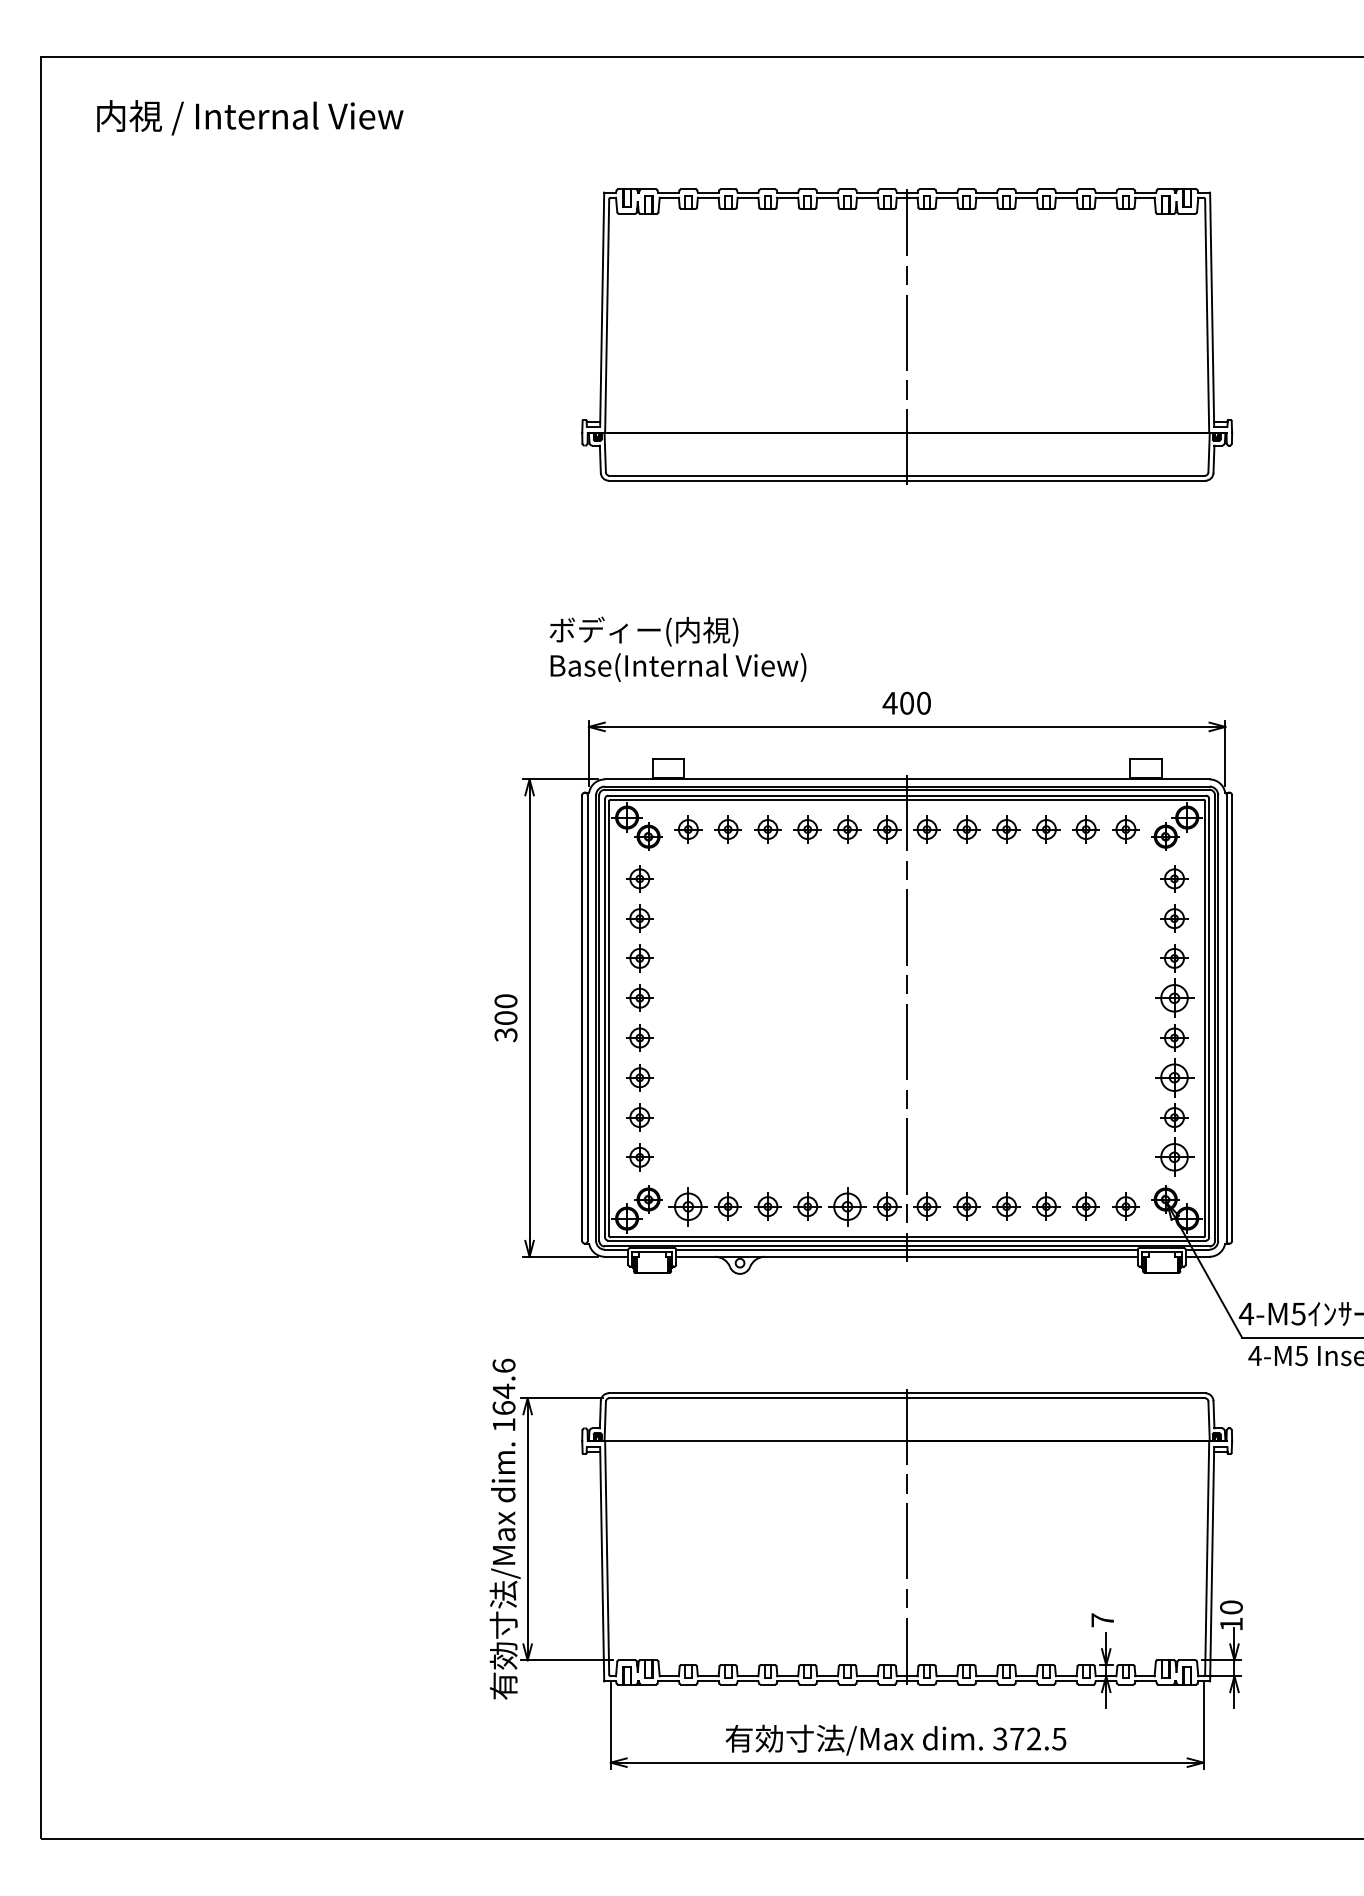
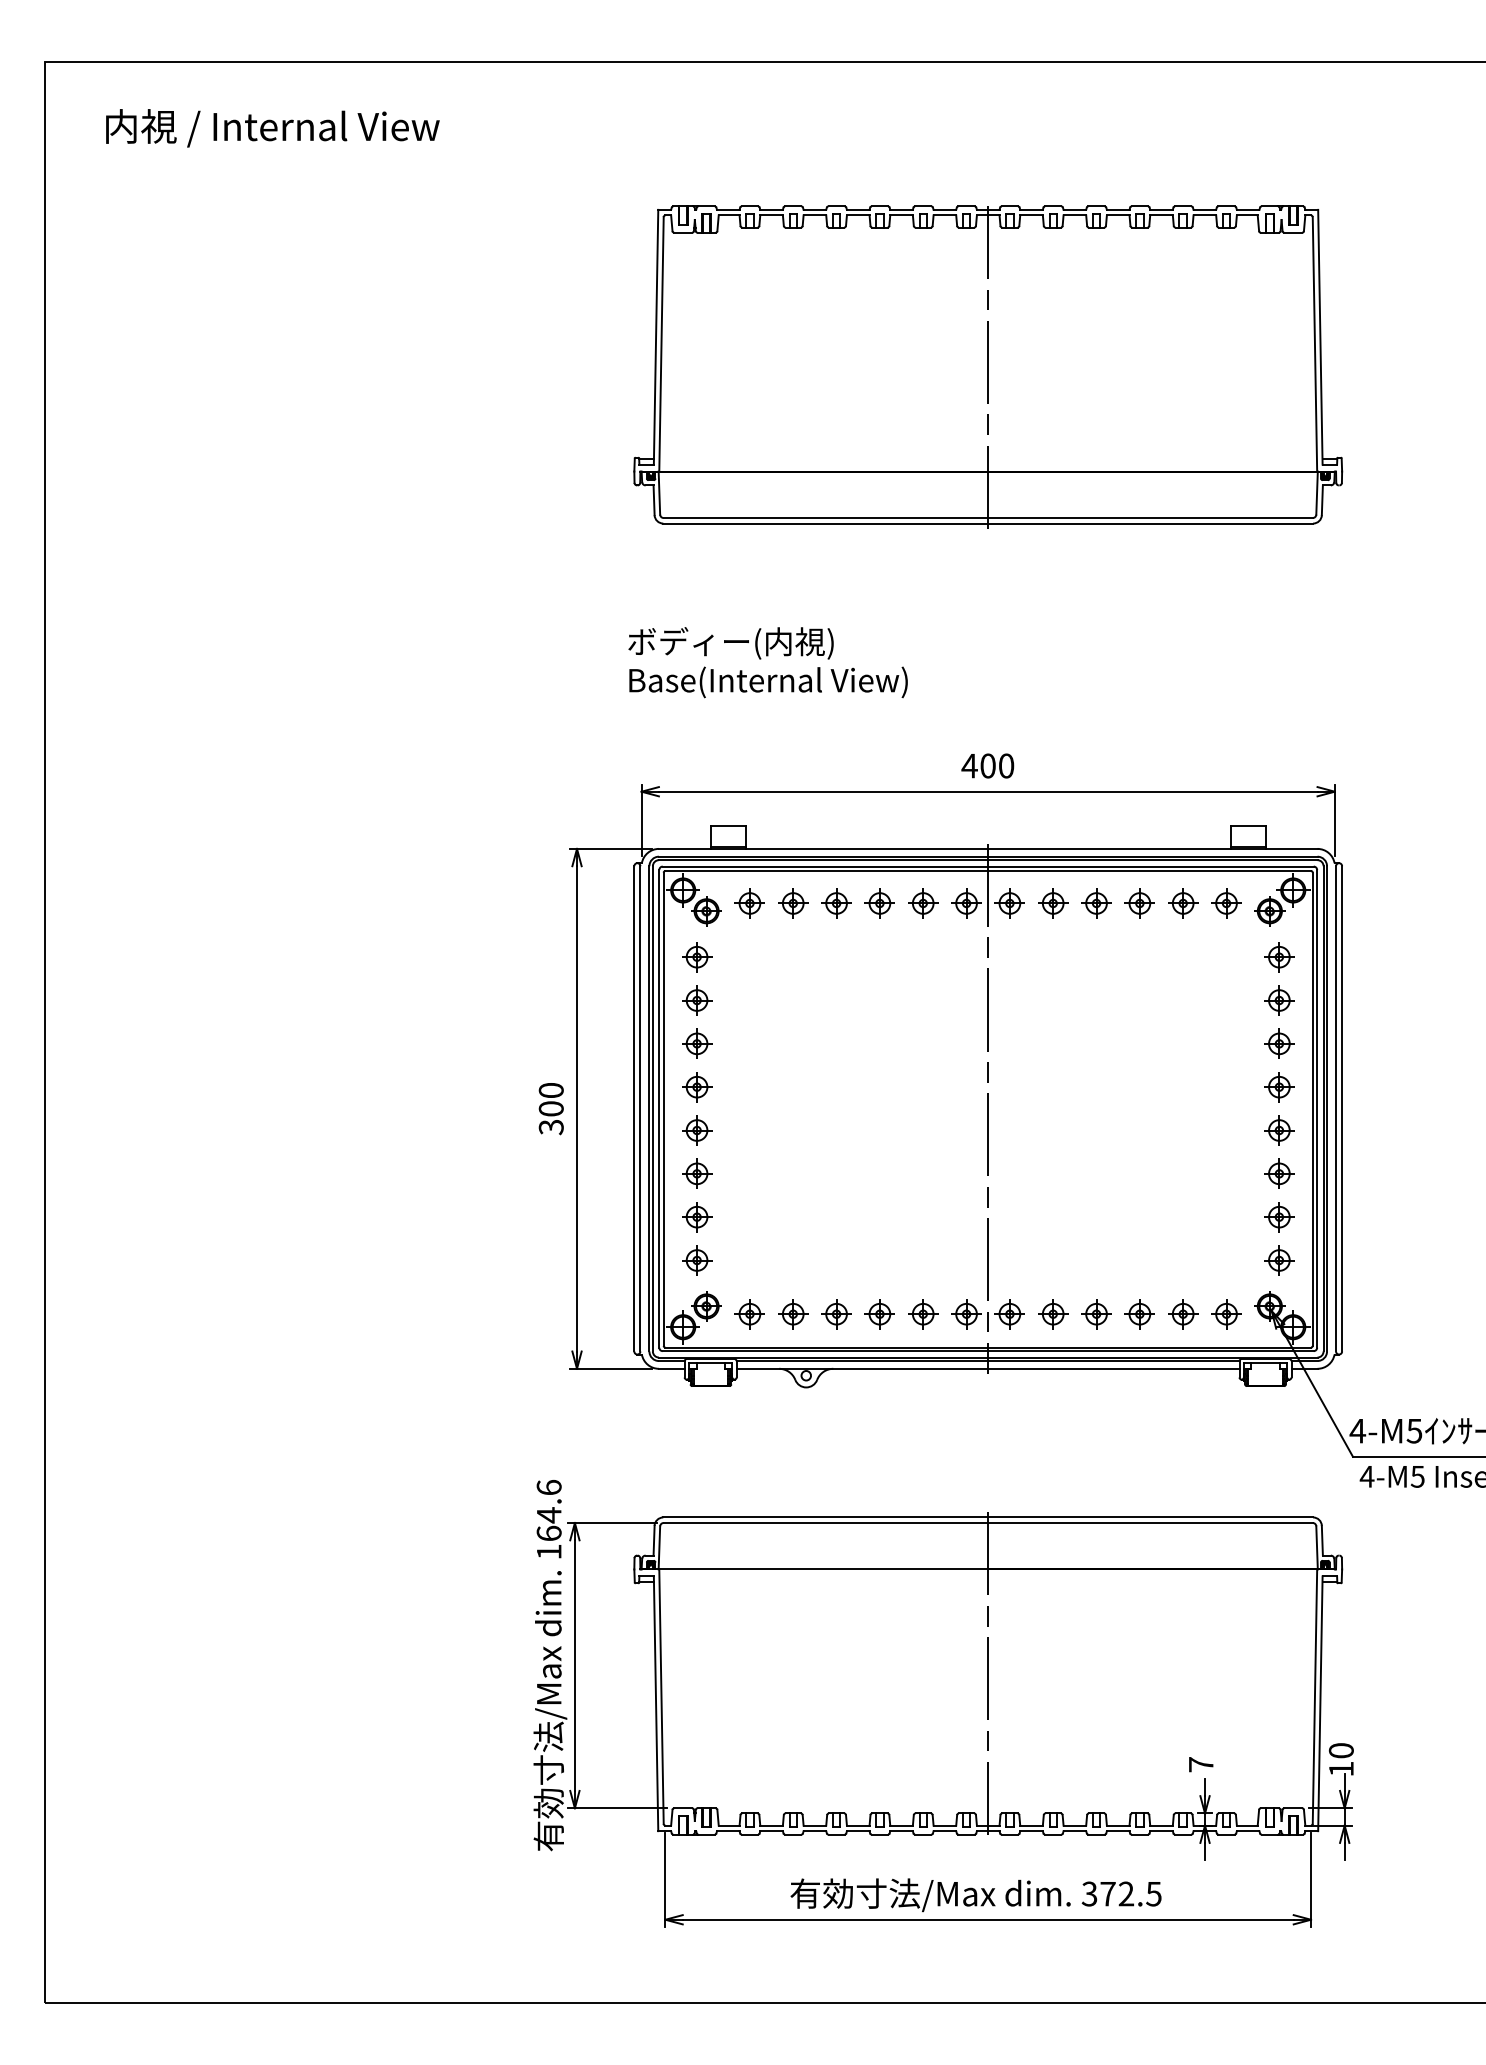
text: (677, 648) -> (767, 661), moved
part: (1174, 997) -> (1279, 1086), size x0.71
part: (1174, 1077) -> (1279, 1173), size x0.71
part: (1174, 1157) -> (1279, 1260), size x0.71
part: (688, 1206) -> (750, 1314), size x0.71
part: (847, 1206) -> (923, 1314), size x0.71

